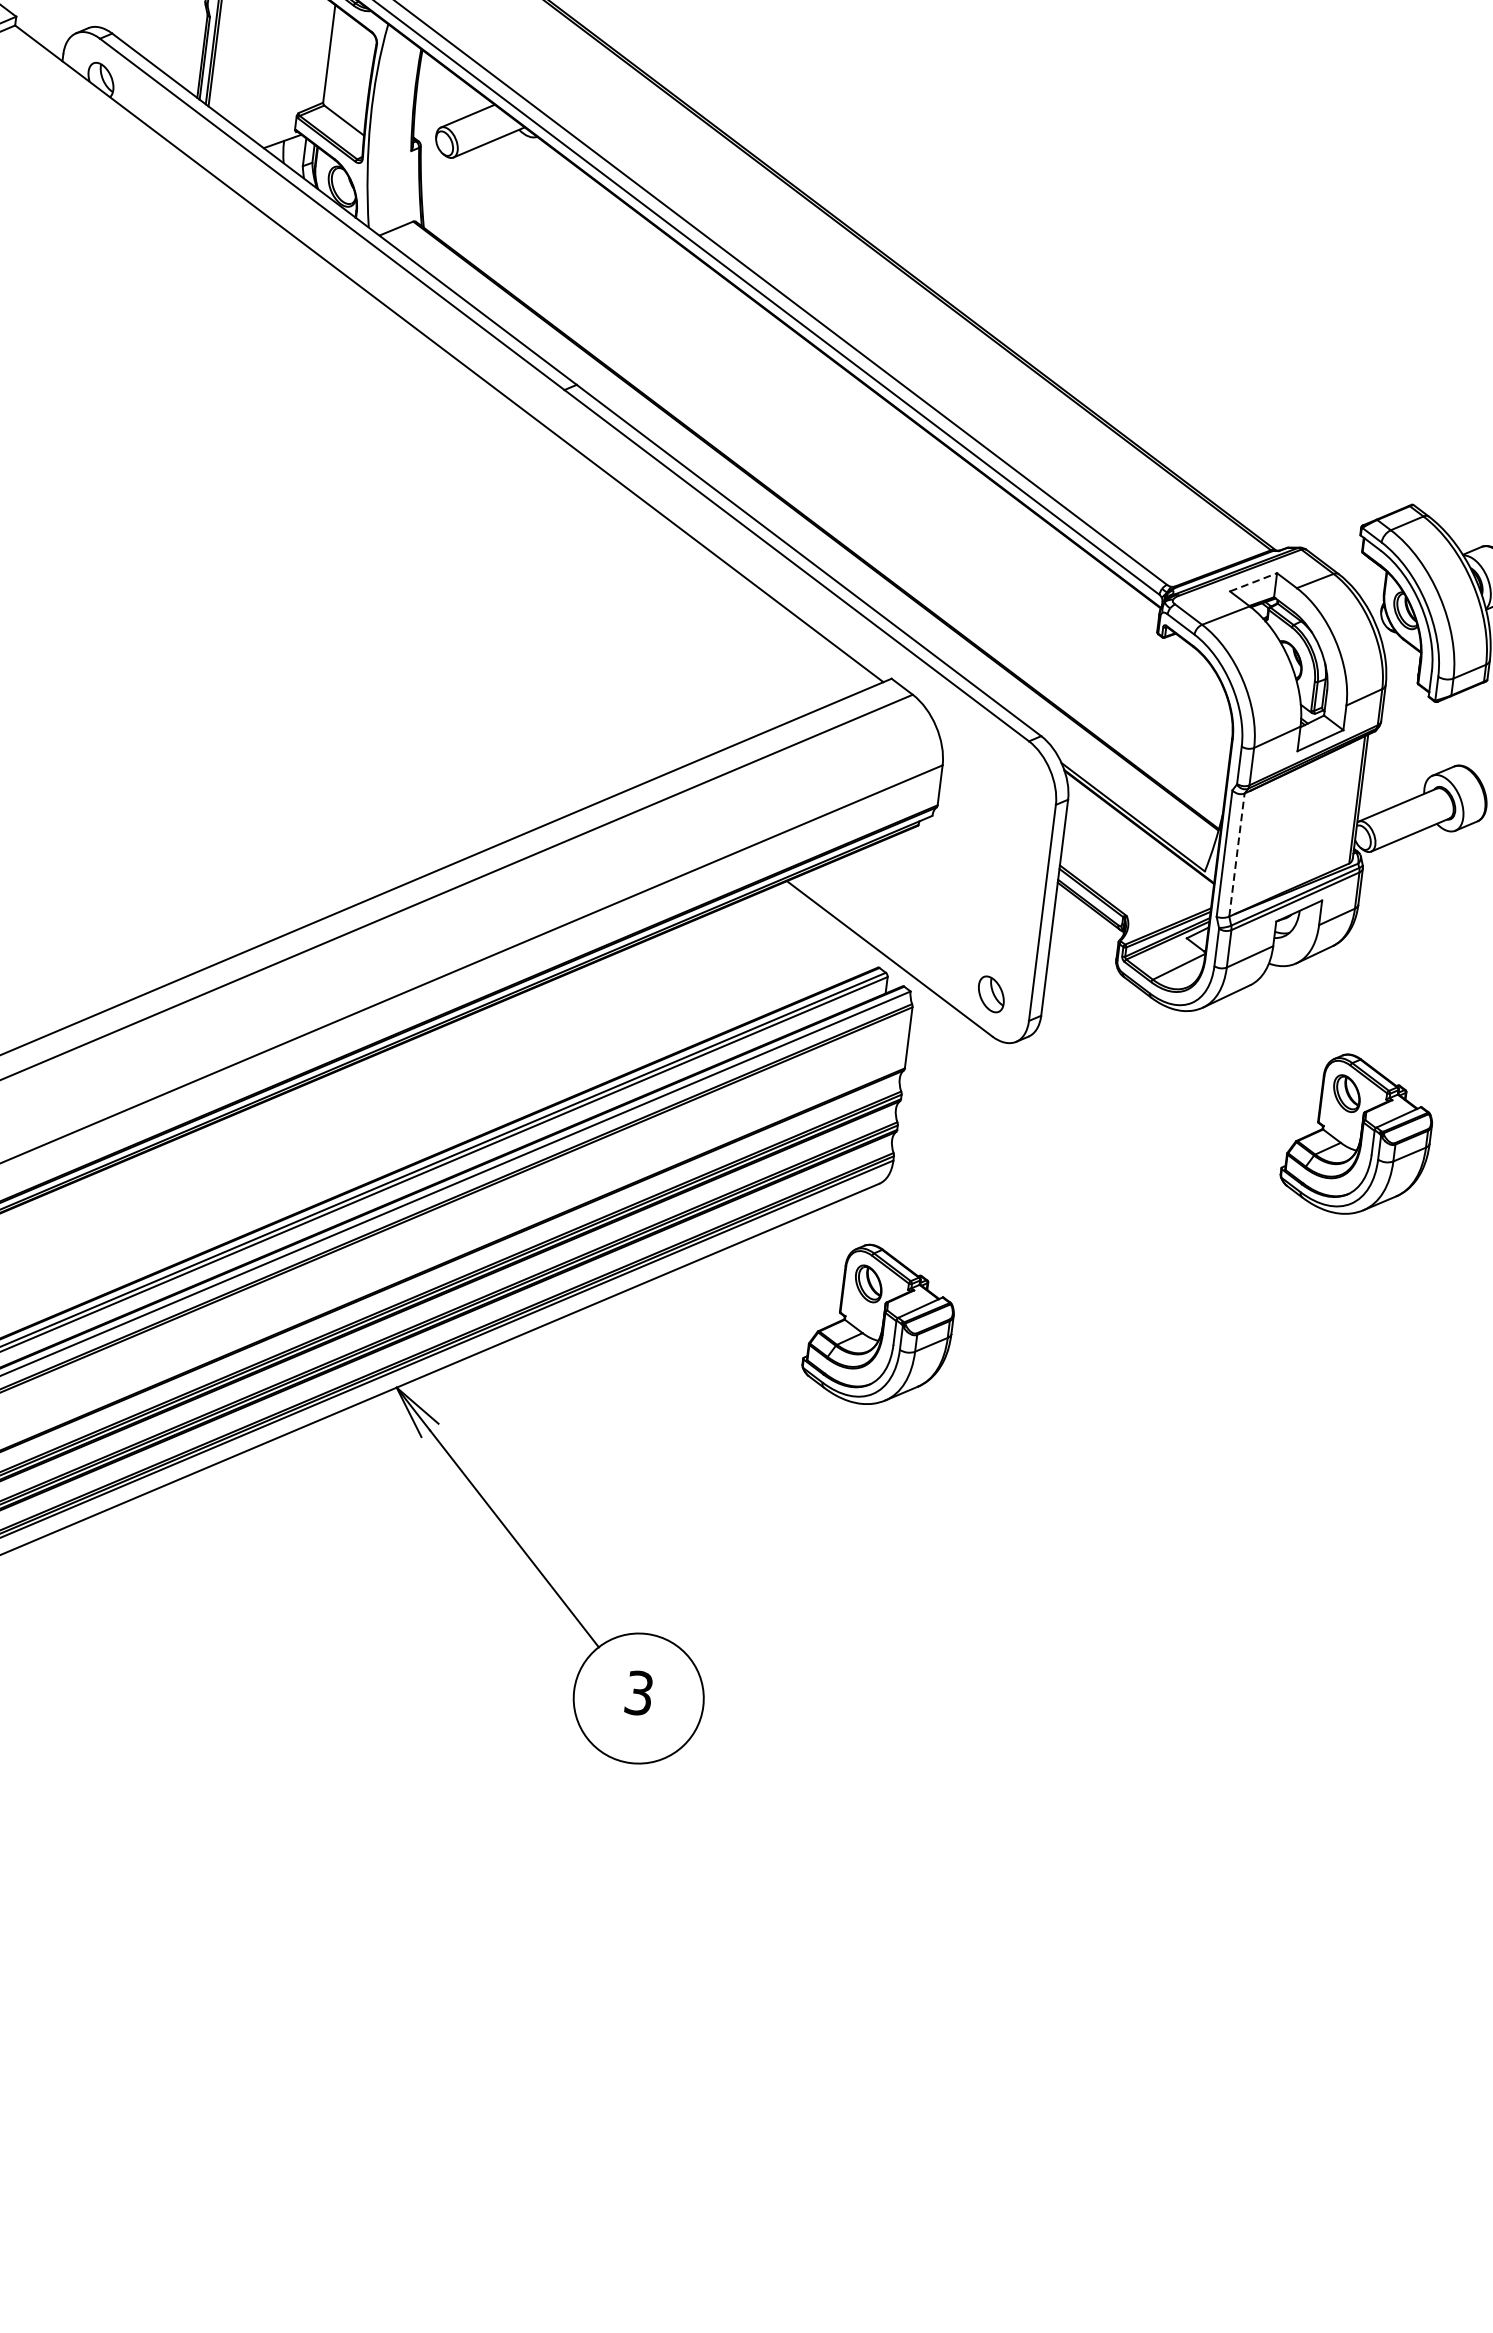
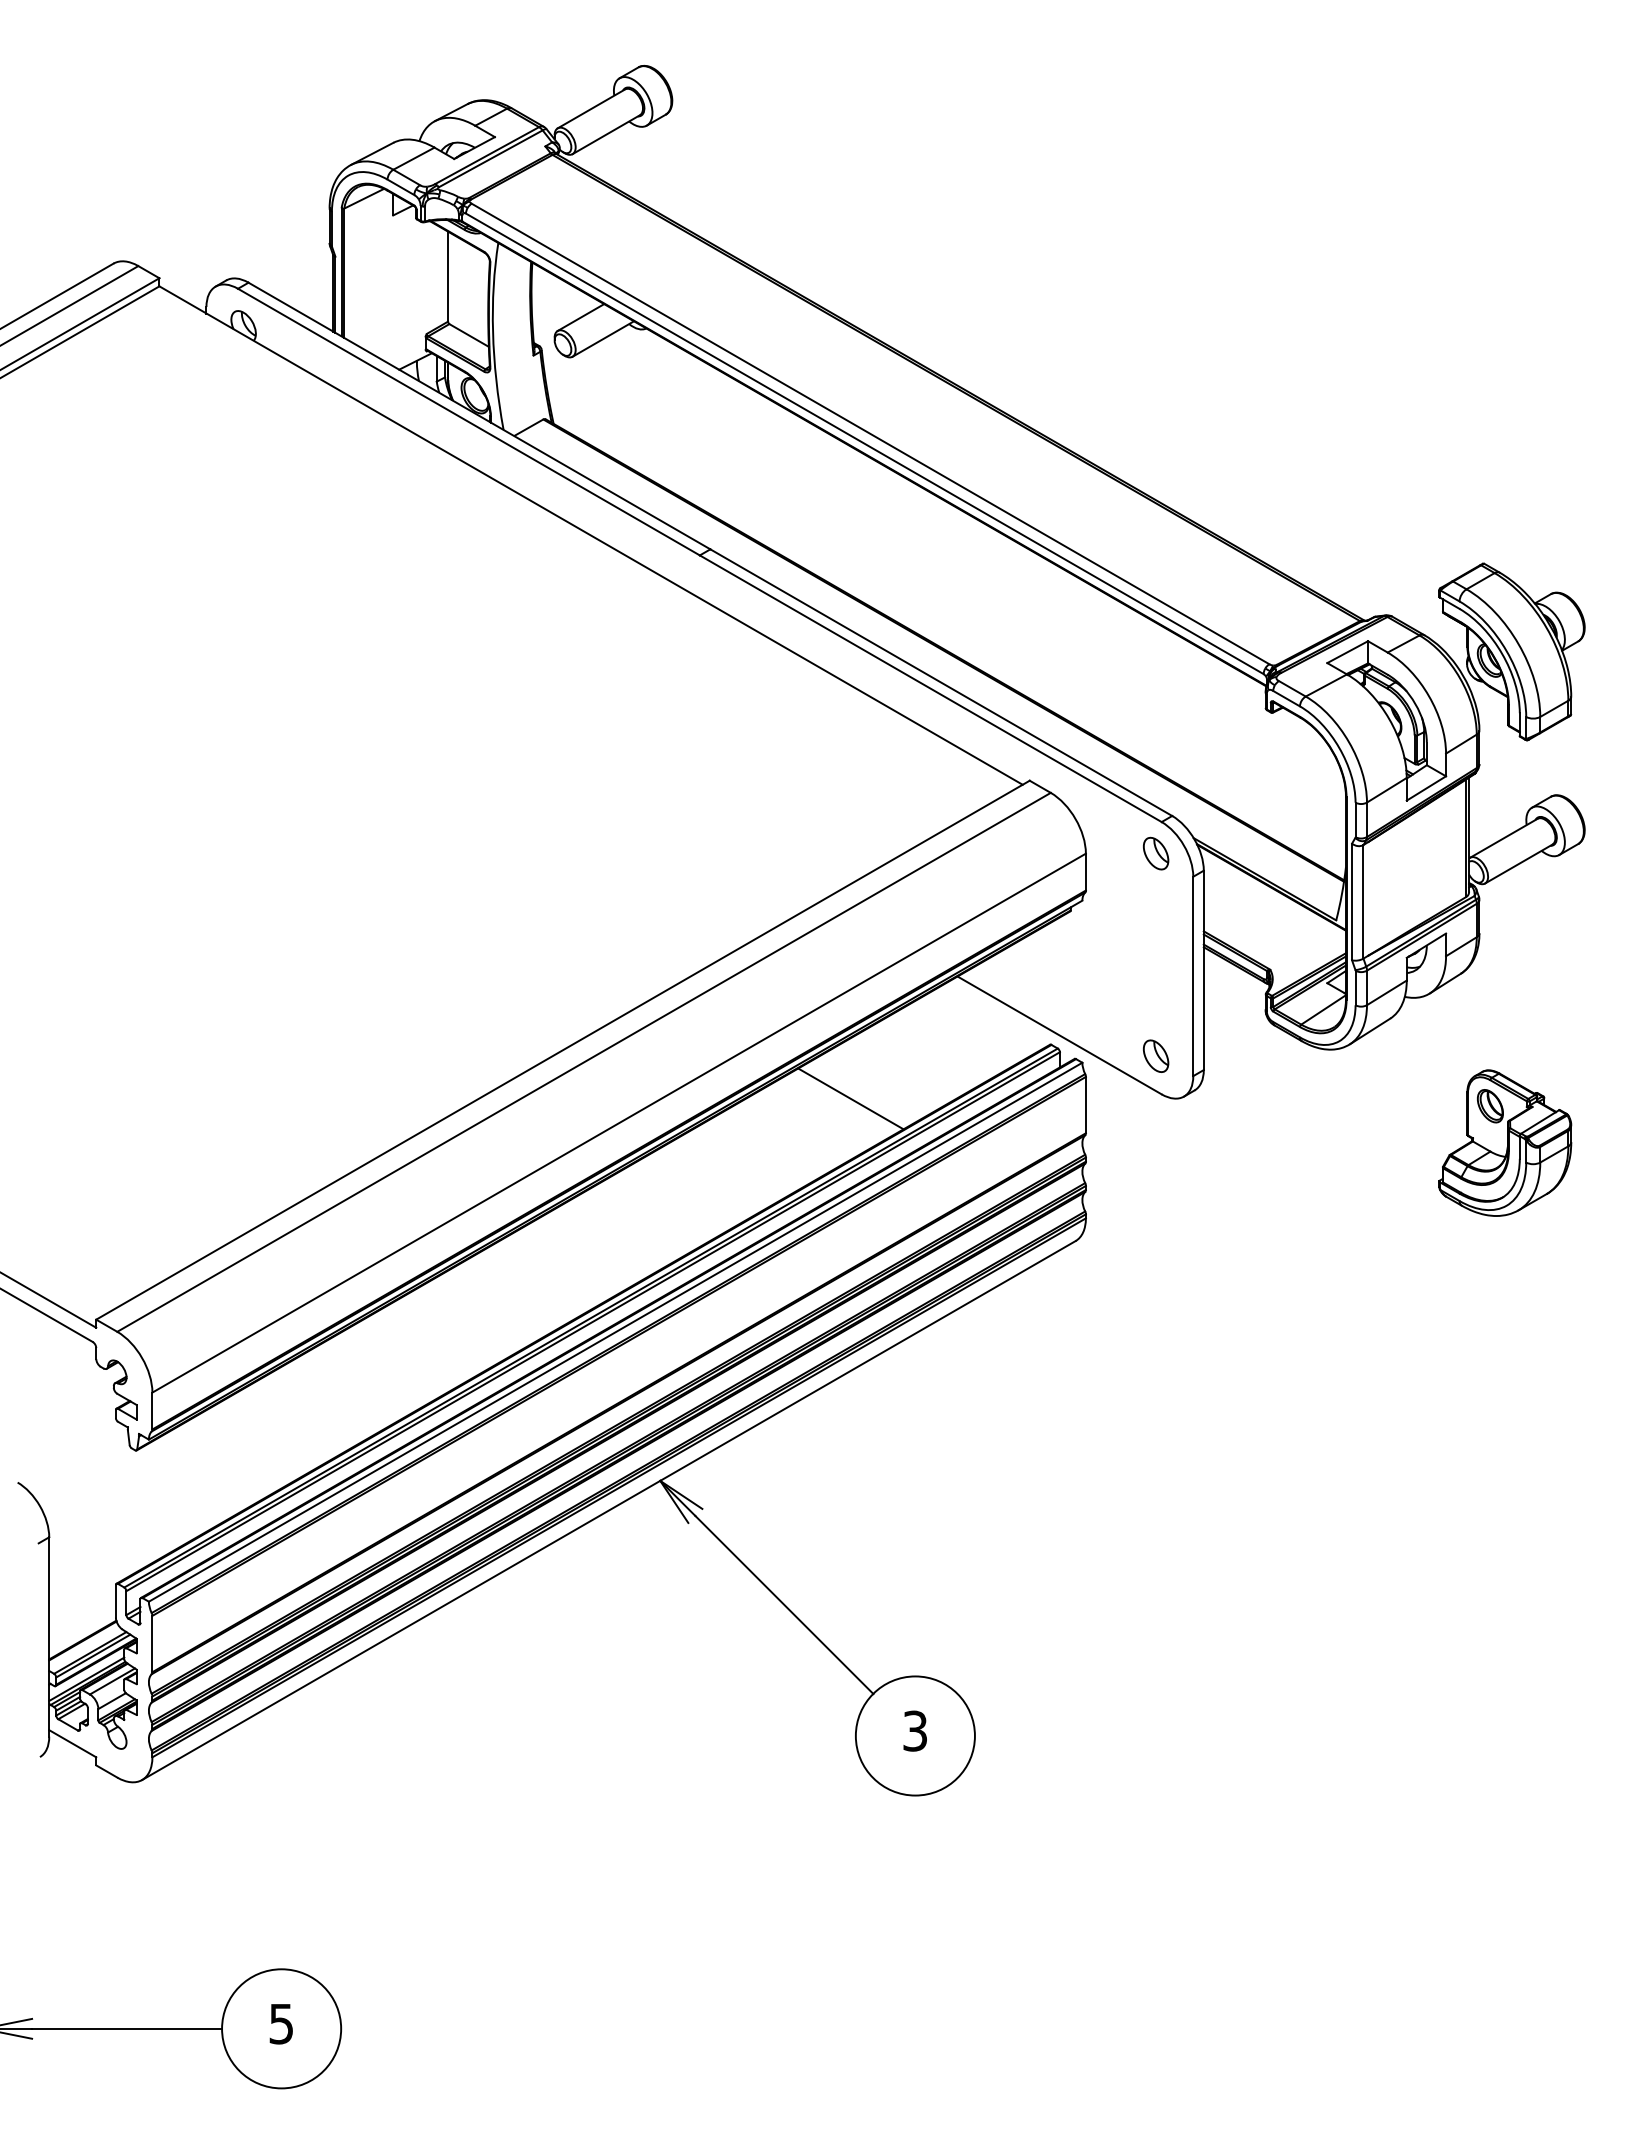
line: (1254, 581) -> (1348, 651), dashed -> solid
part: (1019, 774) -> (1156, 853), added
line: (1237, 854) -> (1363, 901), dashed -> solid
line: (654, 998) -> (850, 1098), added
part: (880, 1325) -> (1092, 1369), removed

